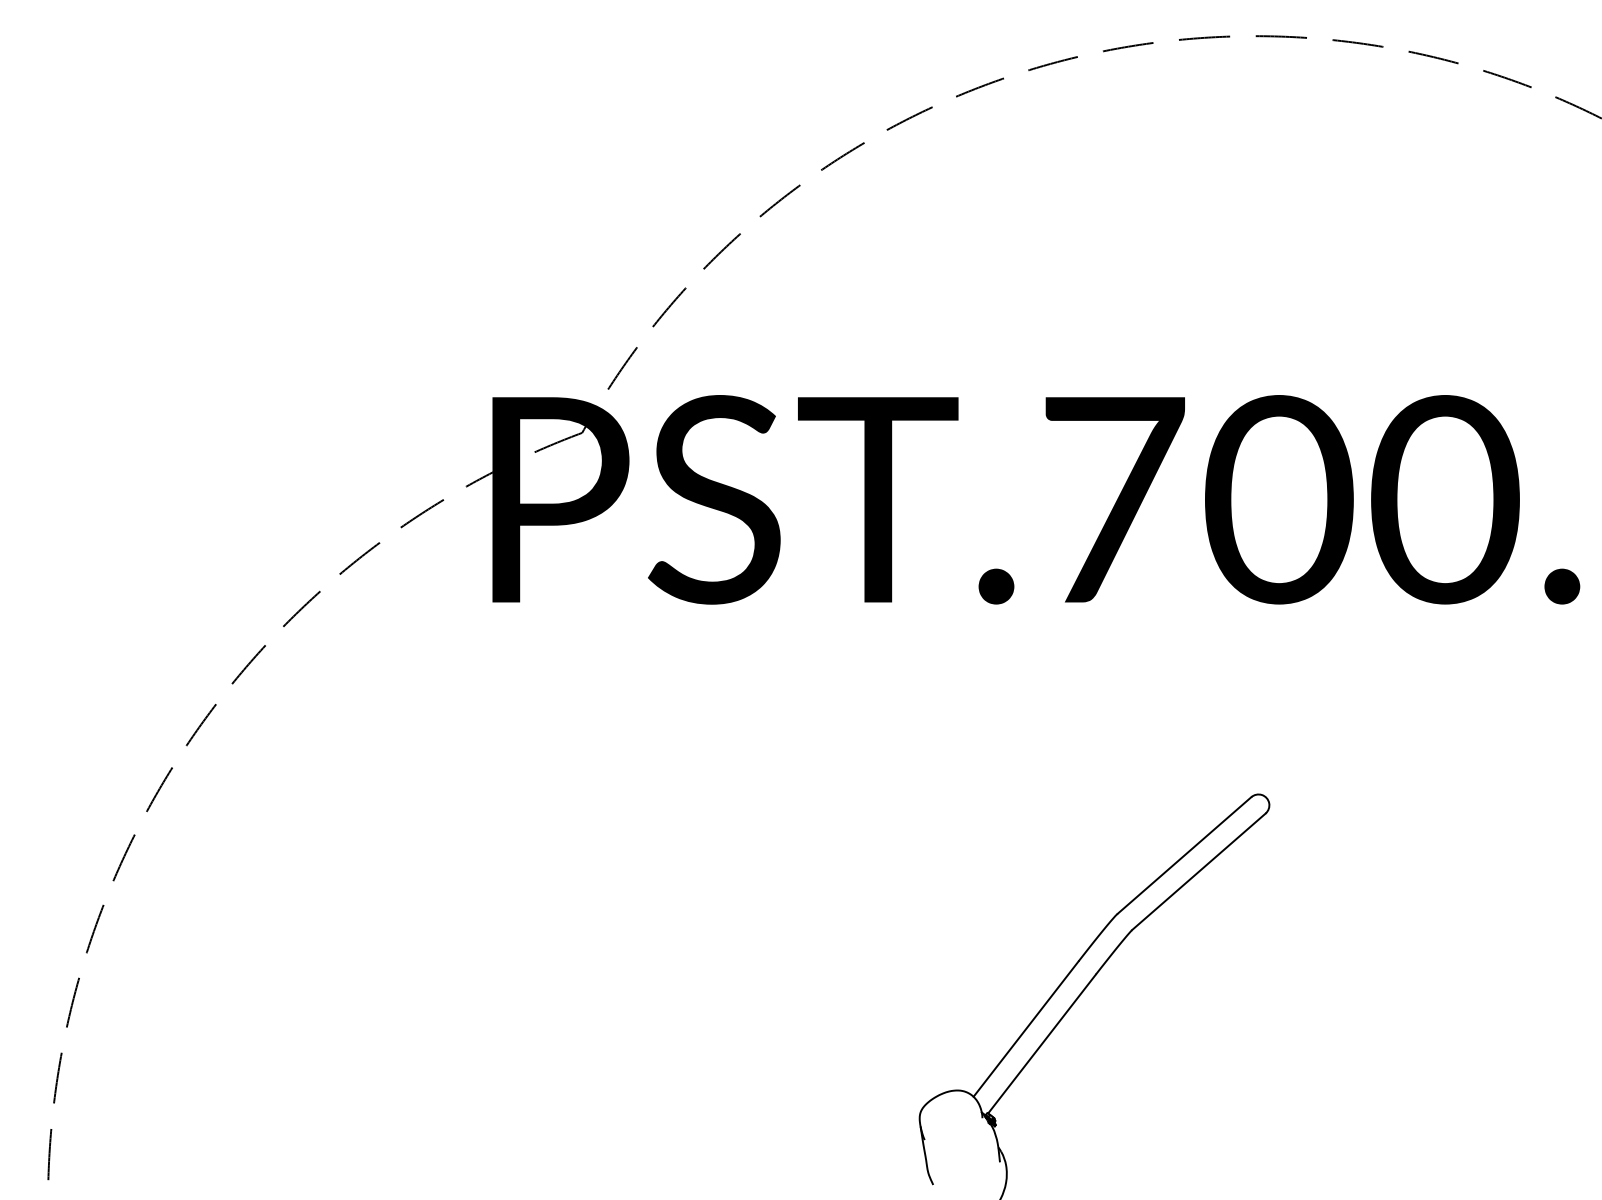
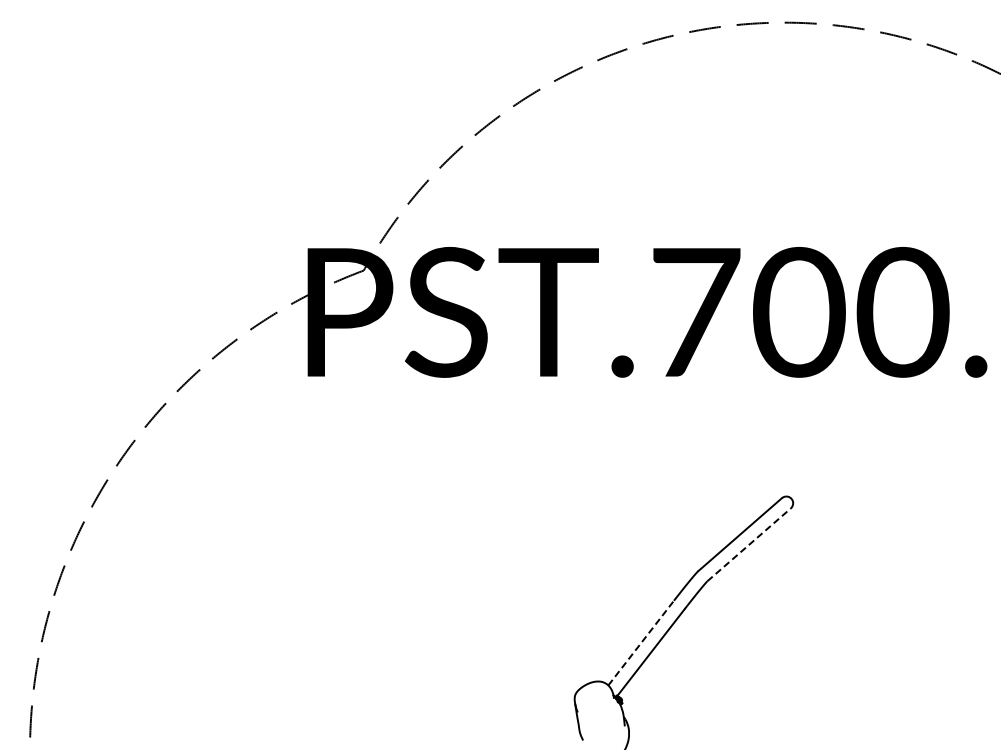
line: (1199, 871) -> (749, 544), solid -> dashed
line: (1026, 1029) -> (641, 643), solid -> dashed

